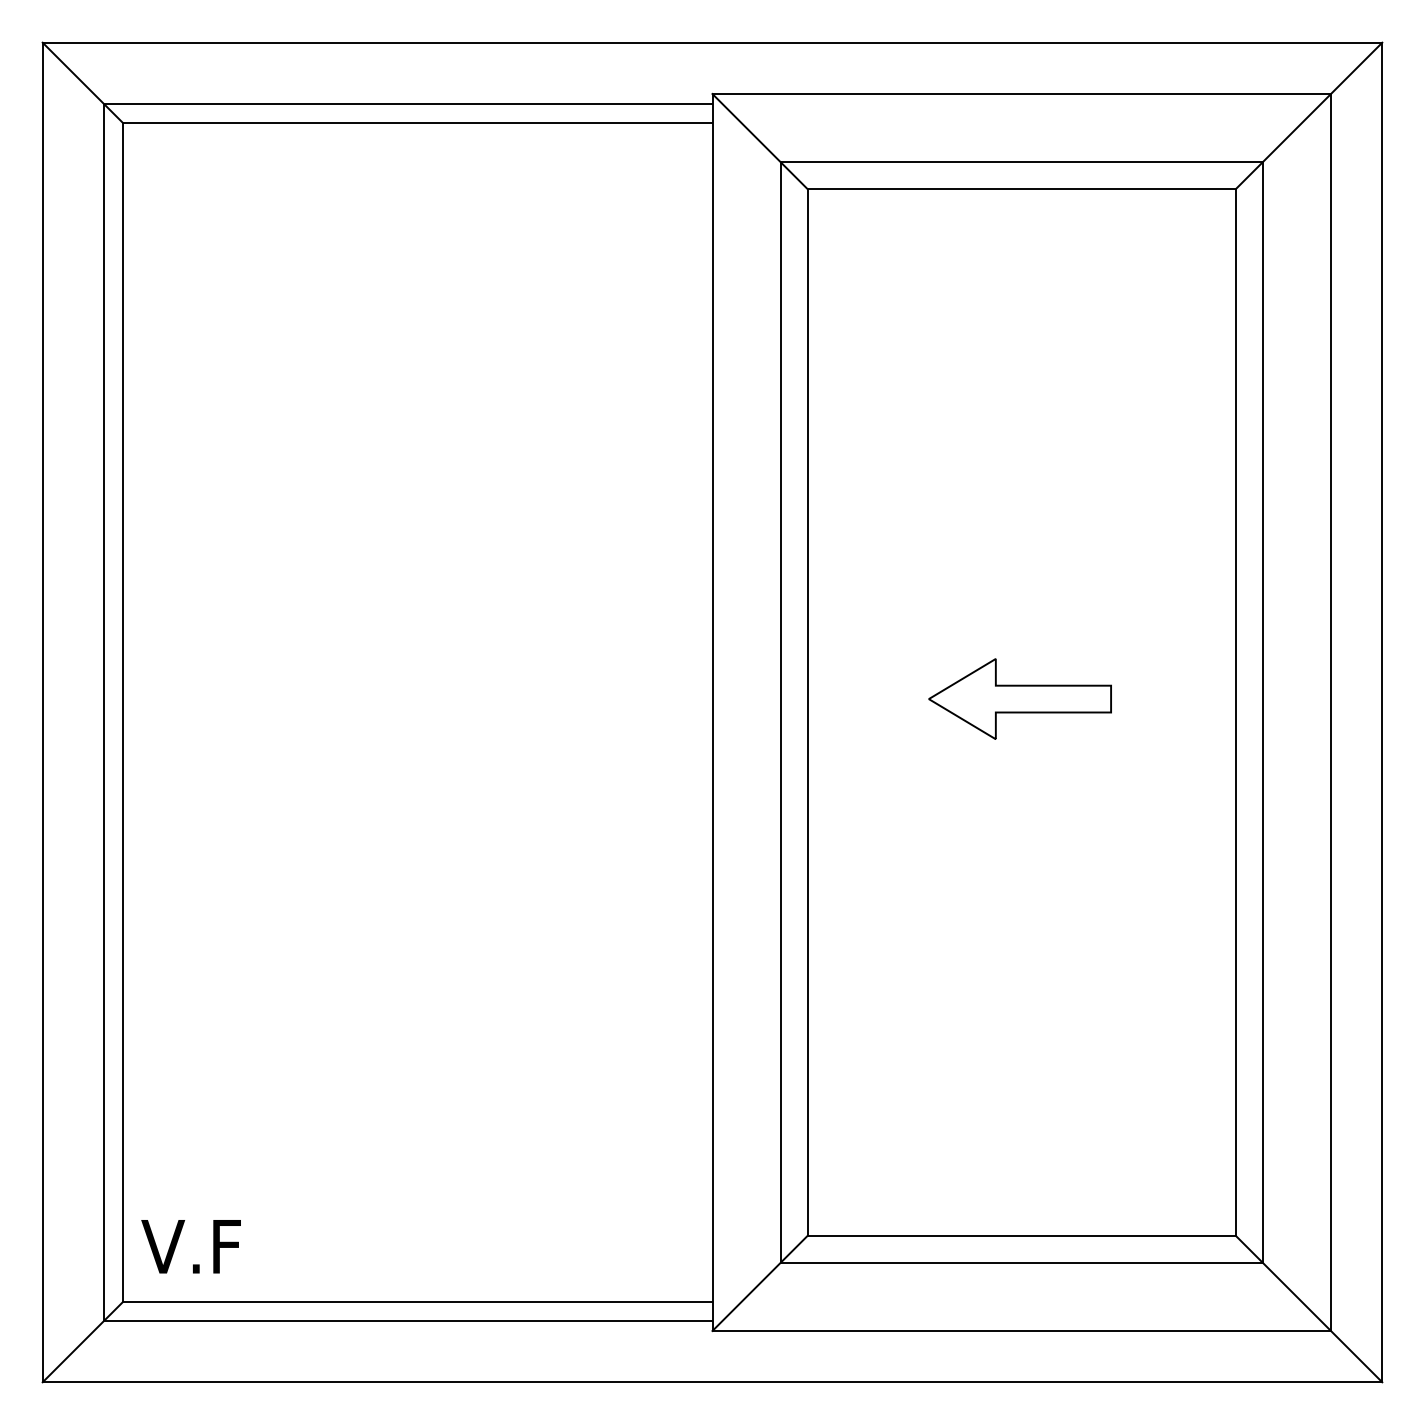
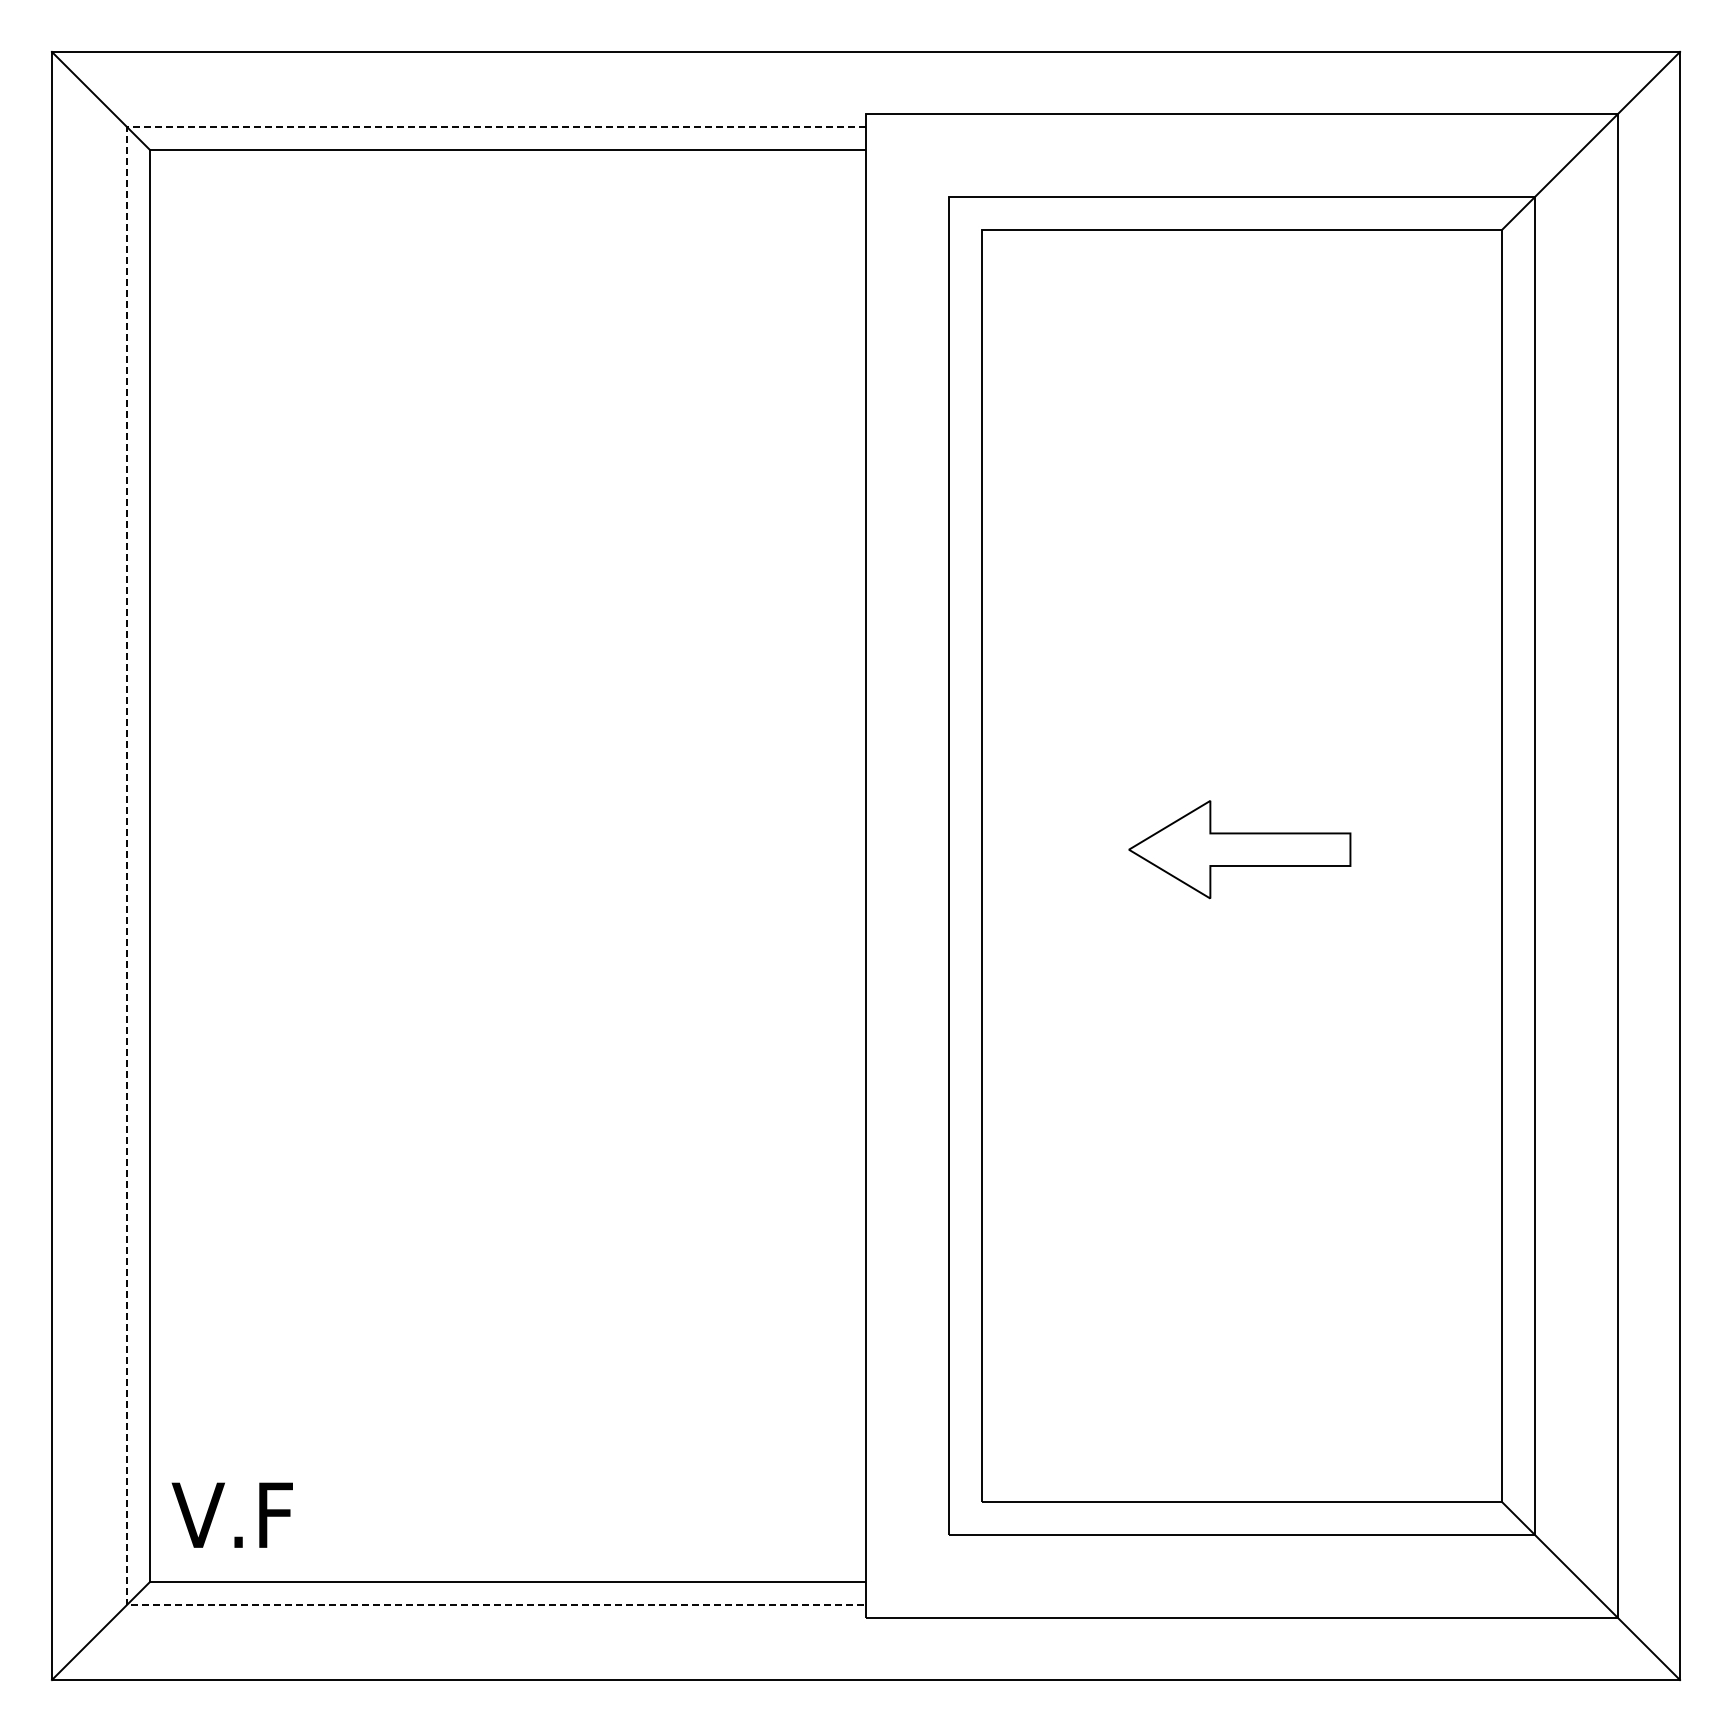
line: (759, 141) -> (923, 171), removed
line: (104, 712) -> (126, 866), solid -> dashed
line: (759, 1283) -> (923, 1559), removed

